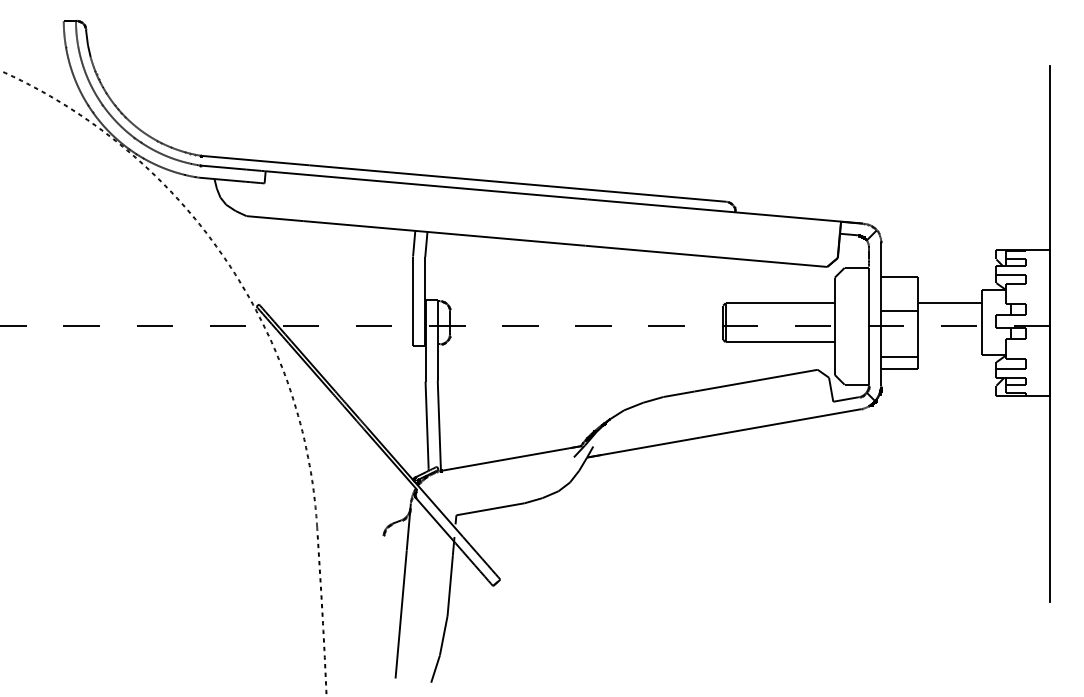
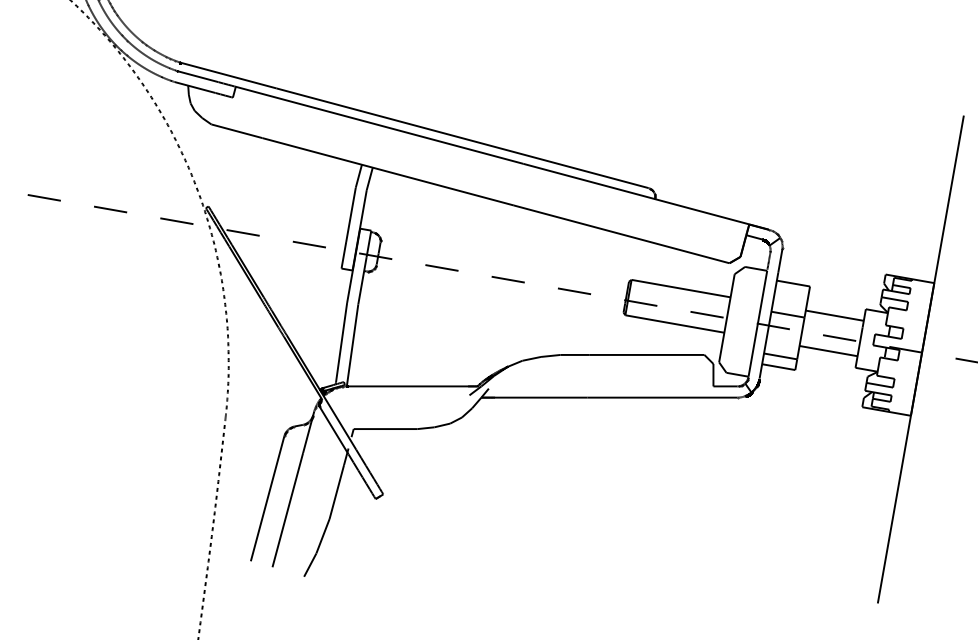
line: (949, 342) -> (828, 351), added
line: (377, 606) -> (267, 499), added

